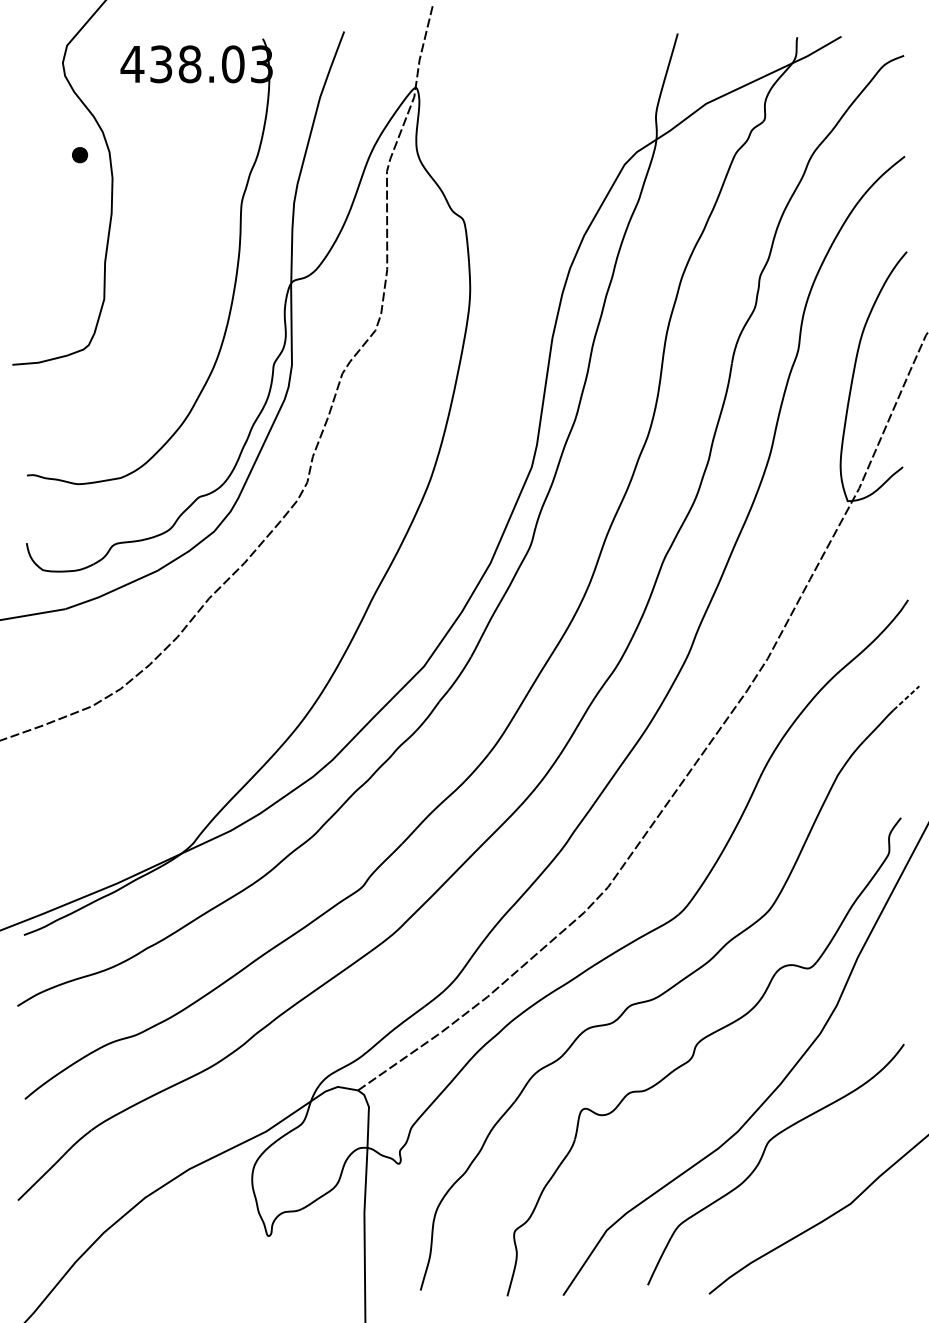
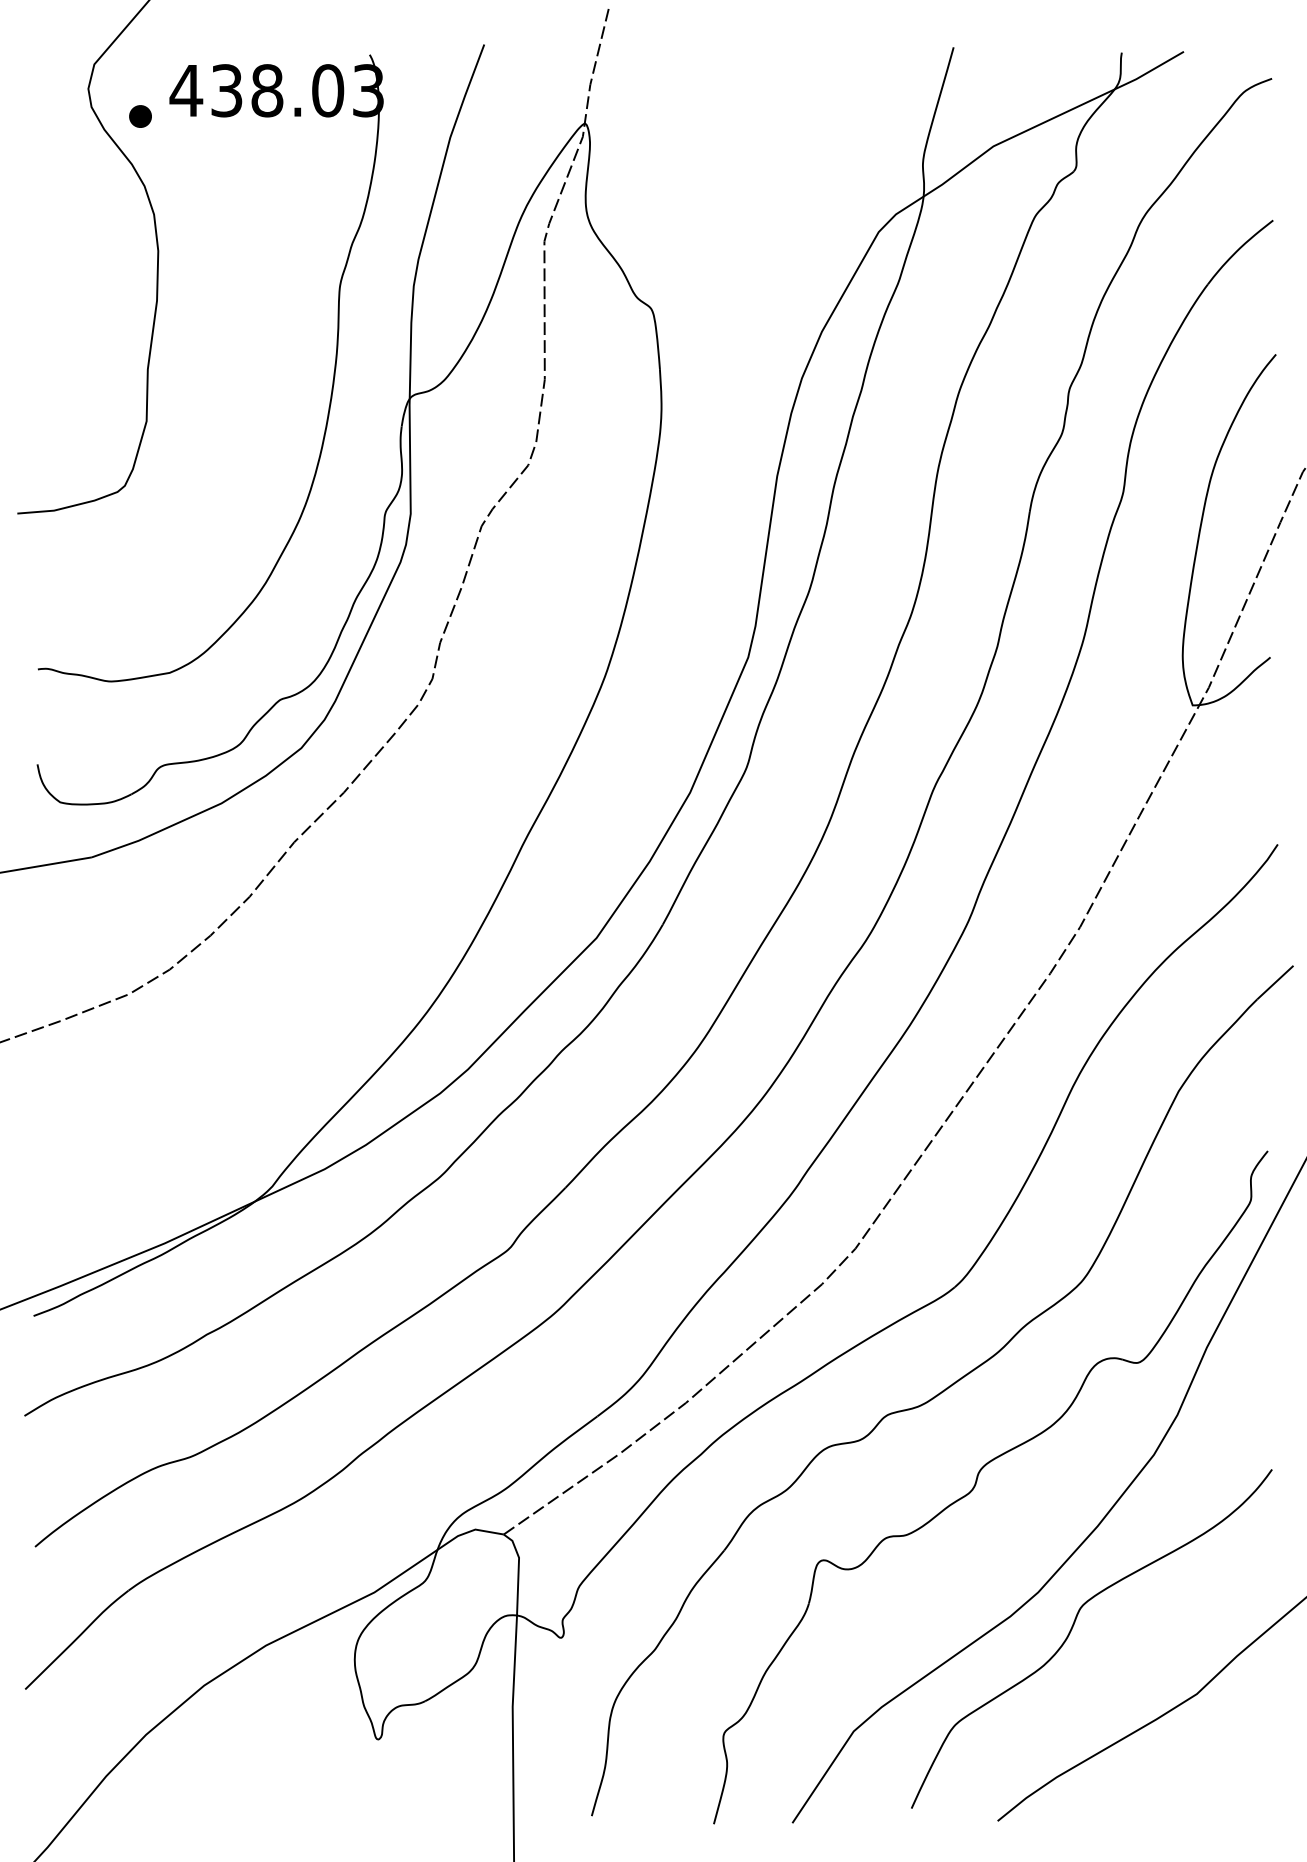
part: (80, 155) -> (140, 116), moved
line: (906, 698) -> (1275, 982), dashed -> solid

